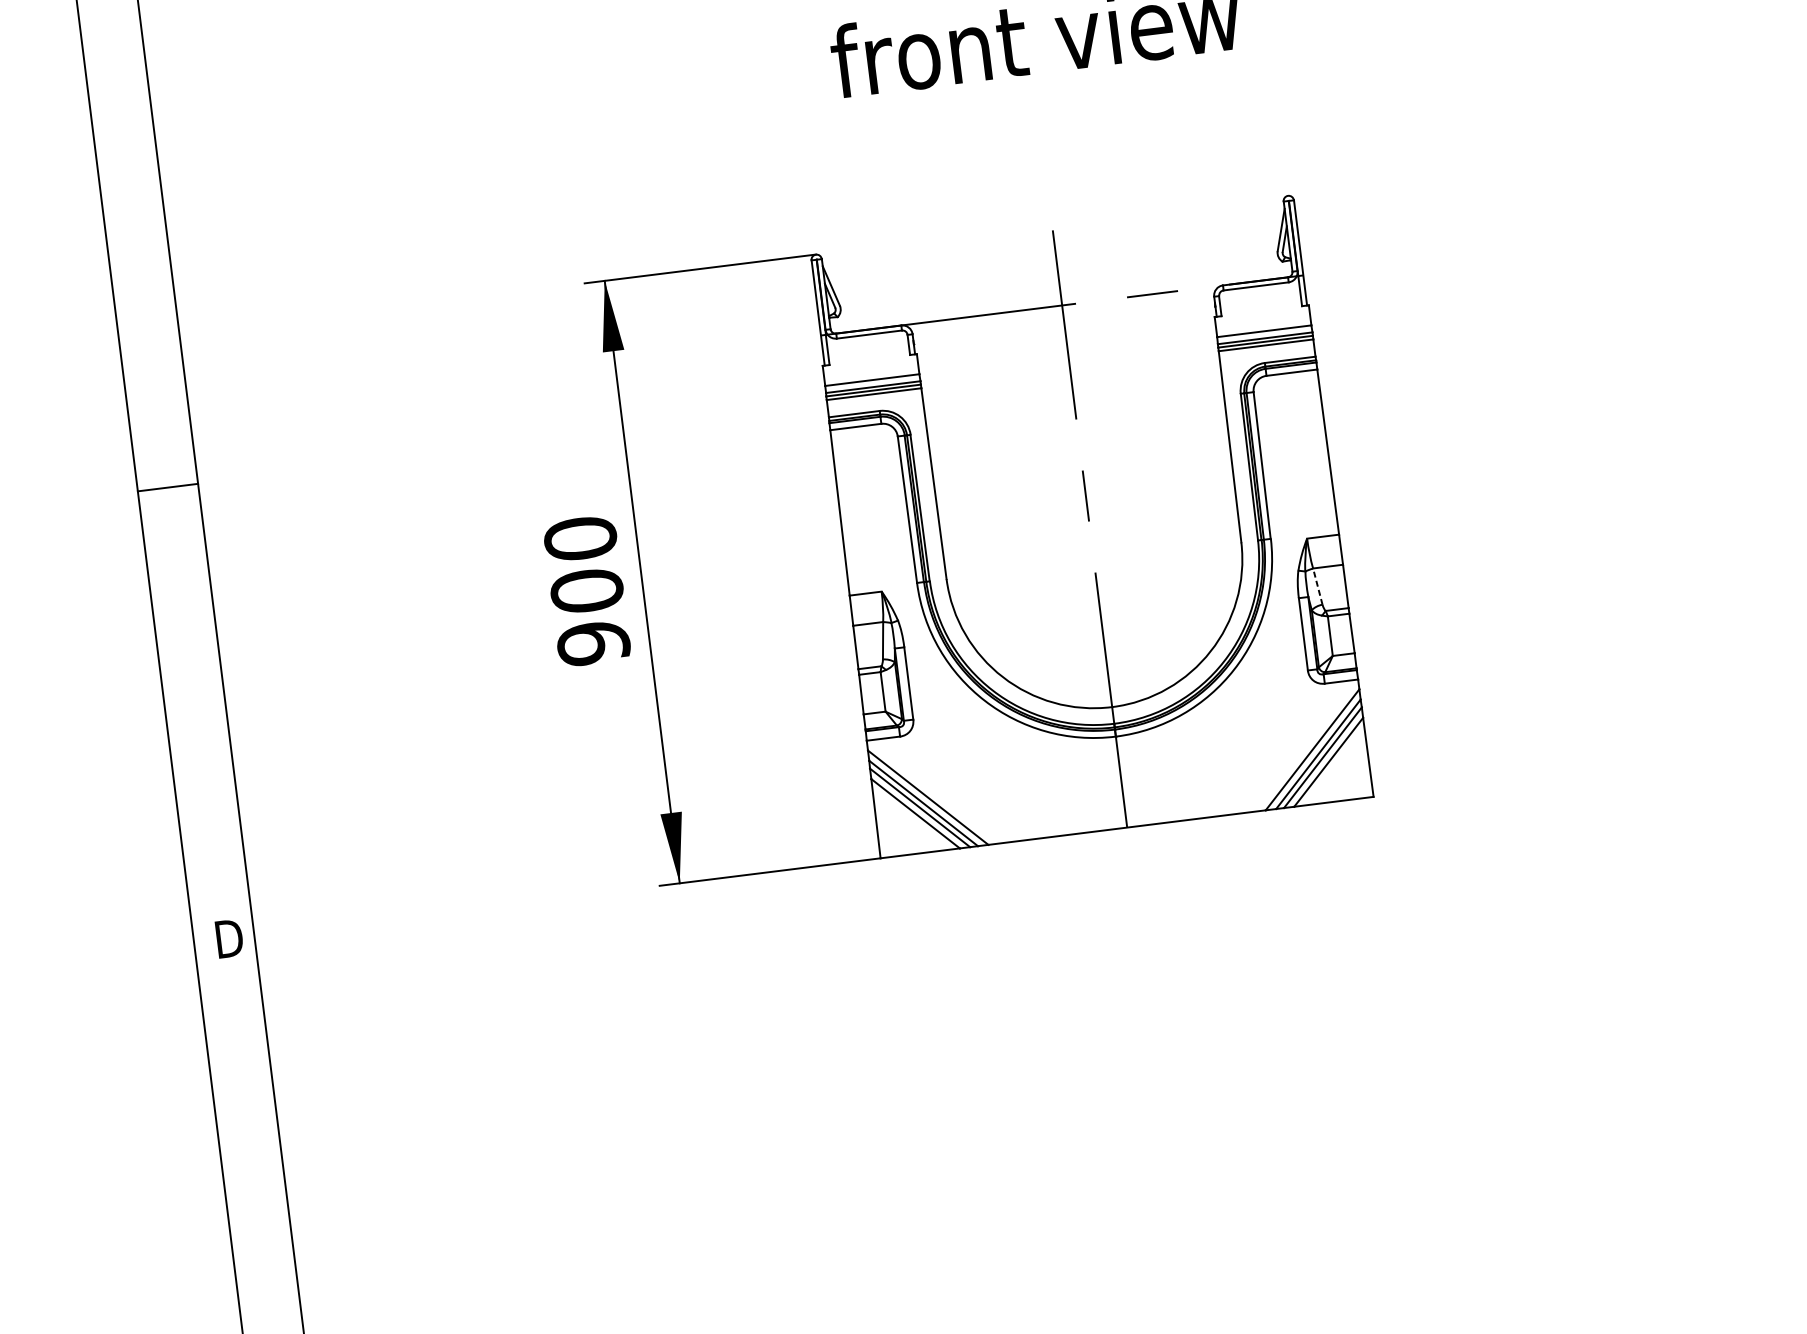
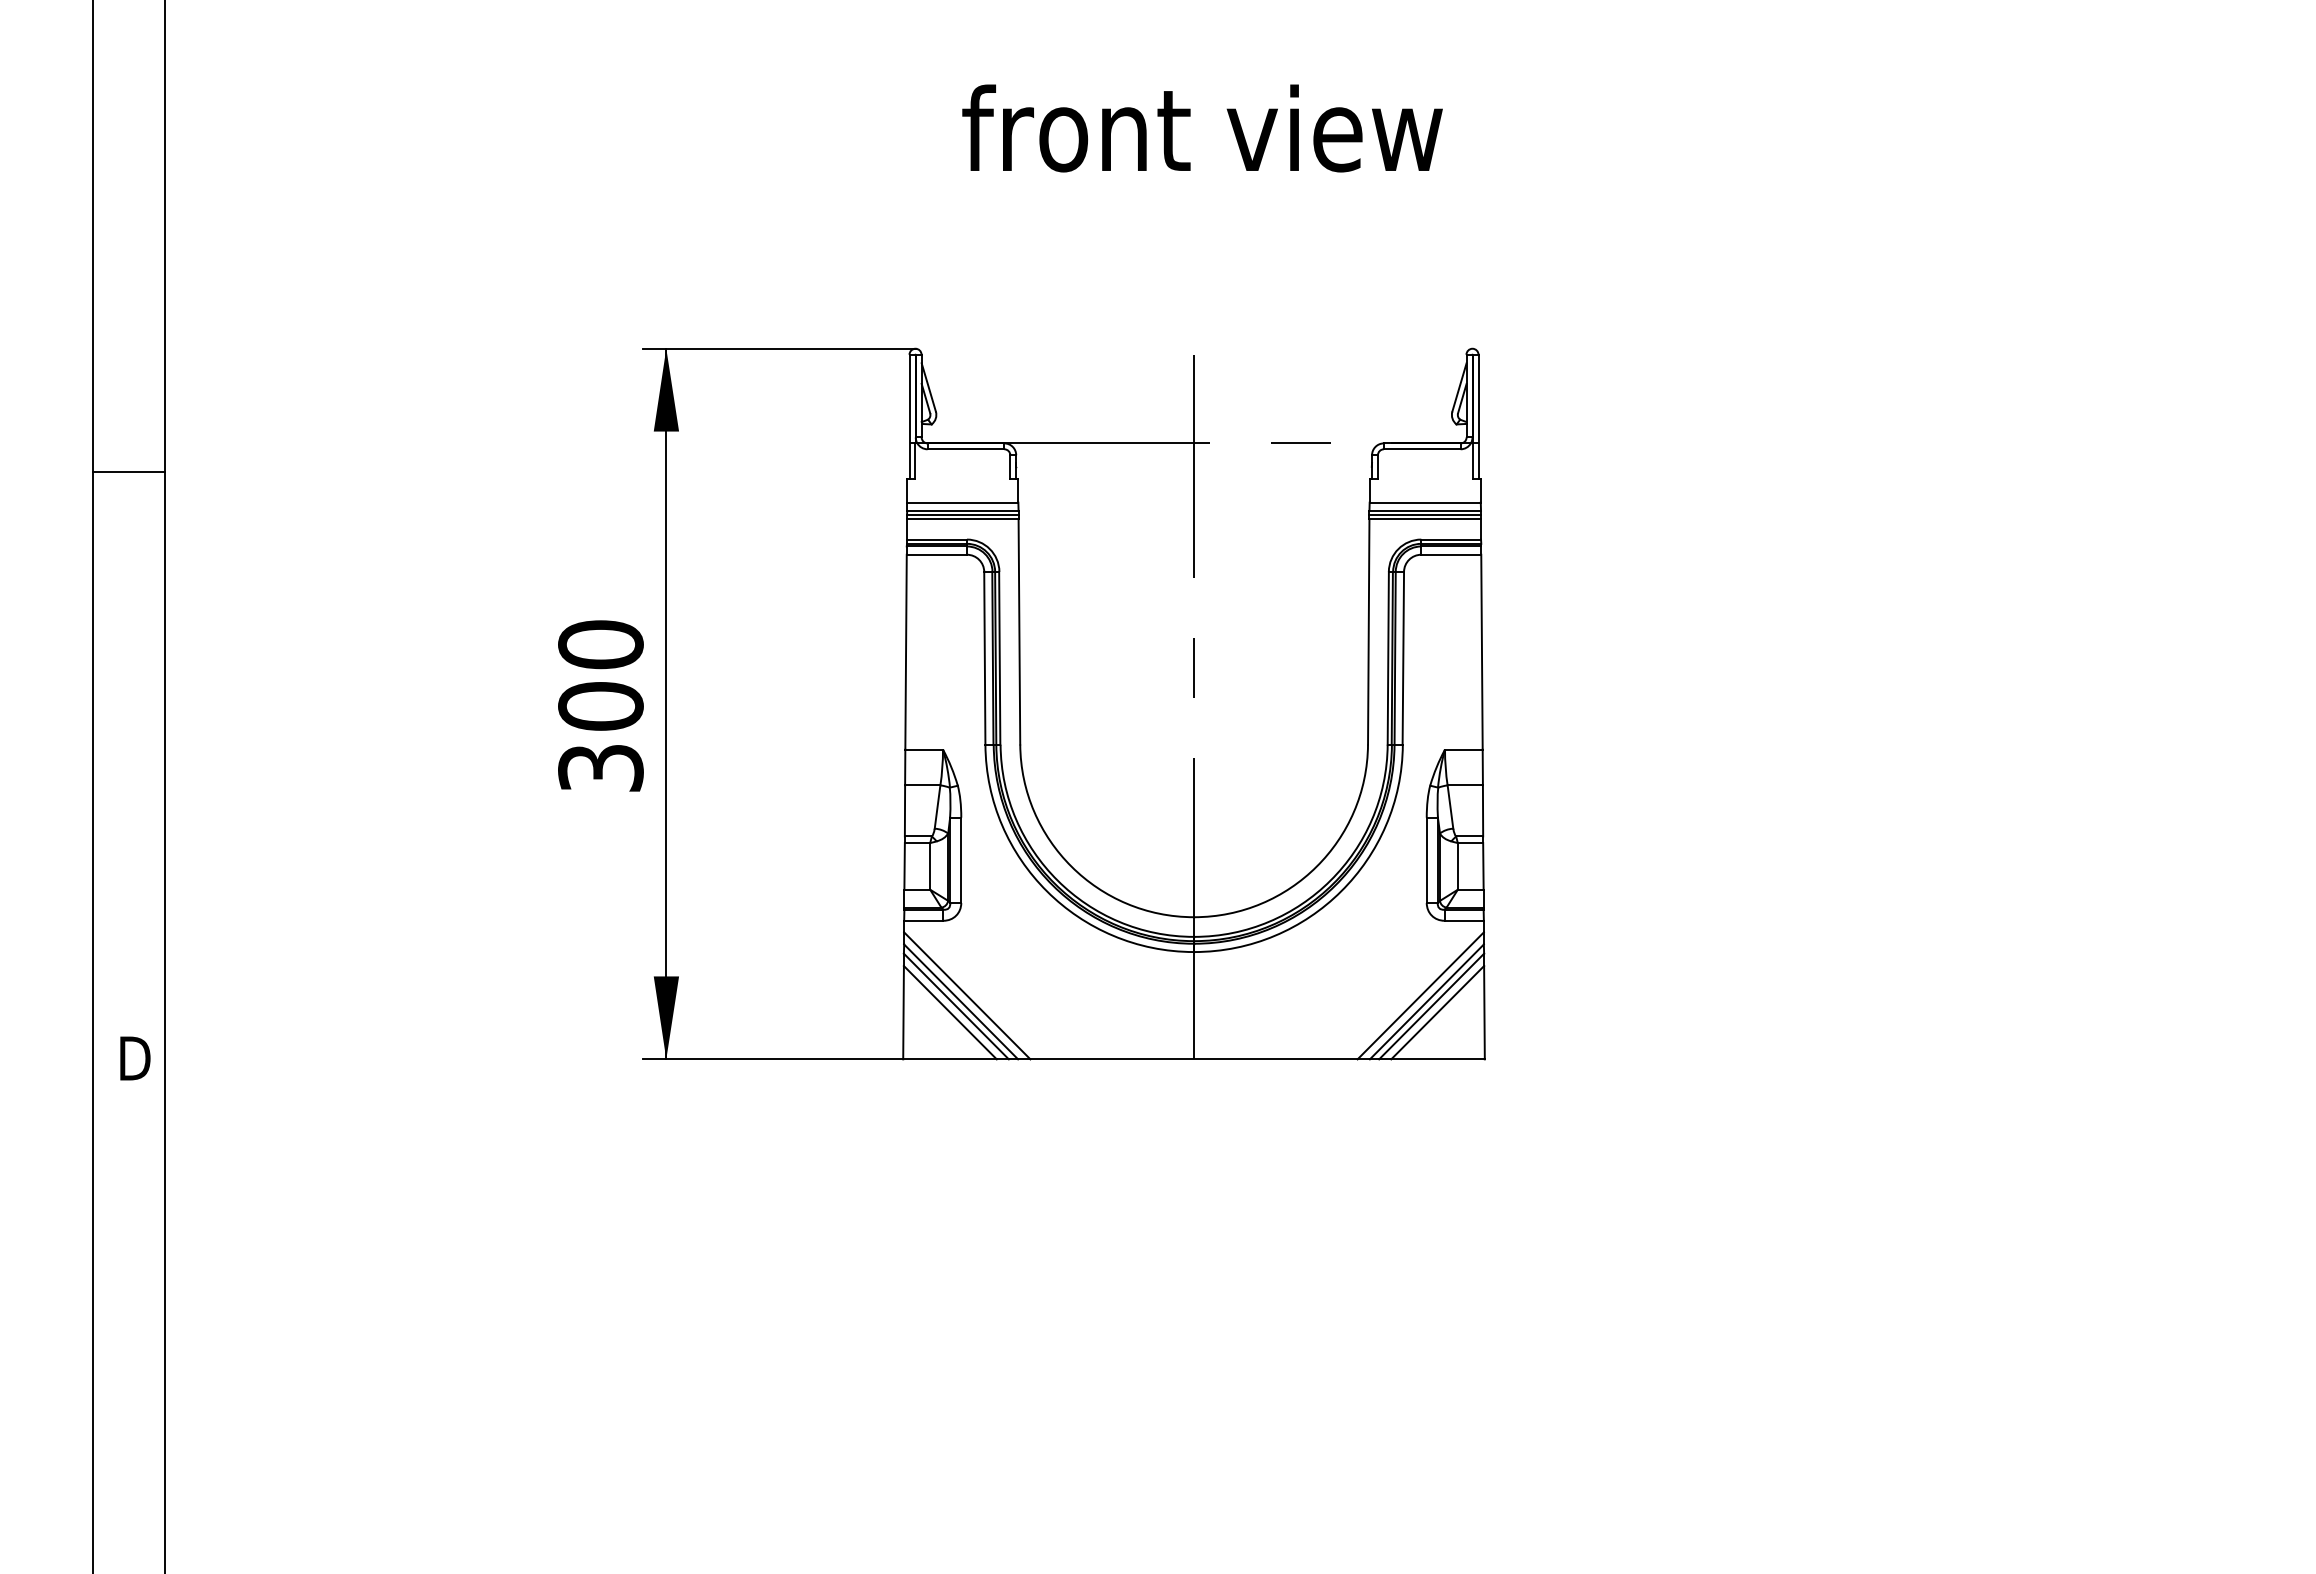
line: (167, 487) -> (128, 471), moved
line: (1317, 587) -> (1450, 807), dashed -> solid
text: (593, 643) -> (600, 768), 900 -> 300

